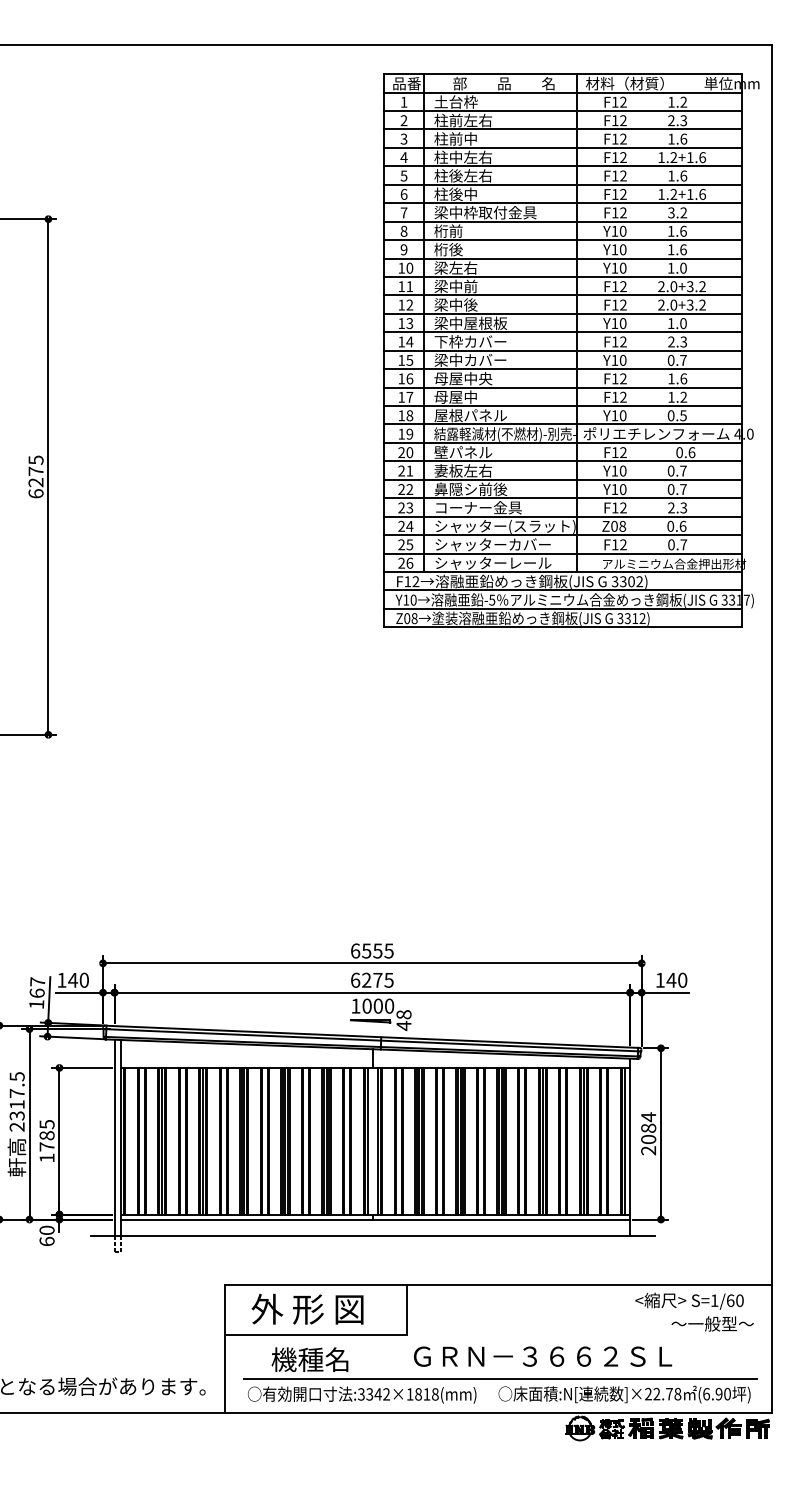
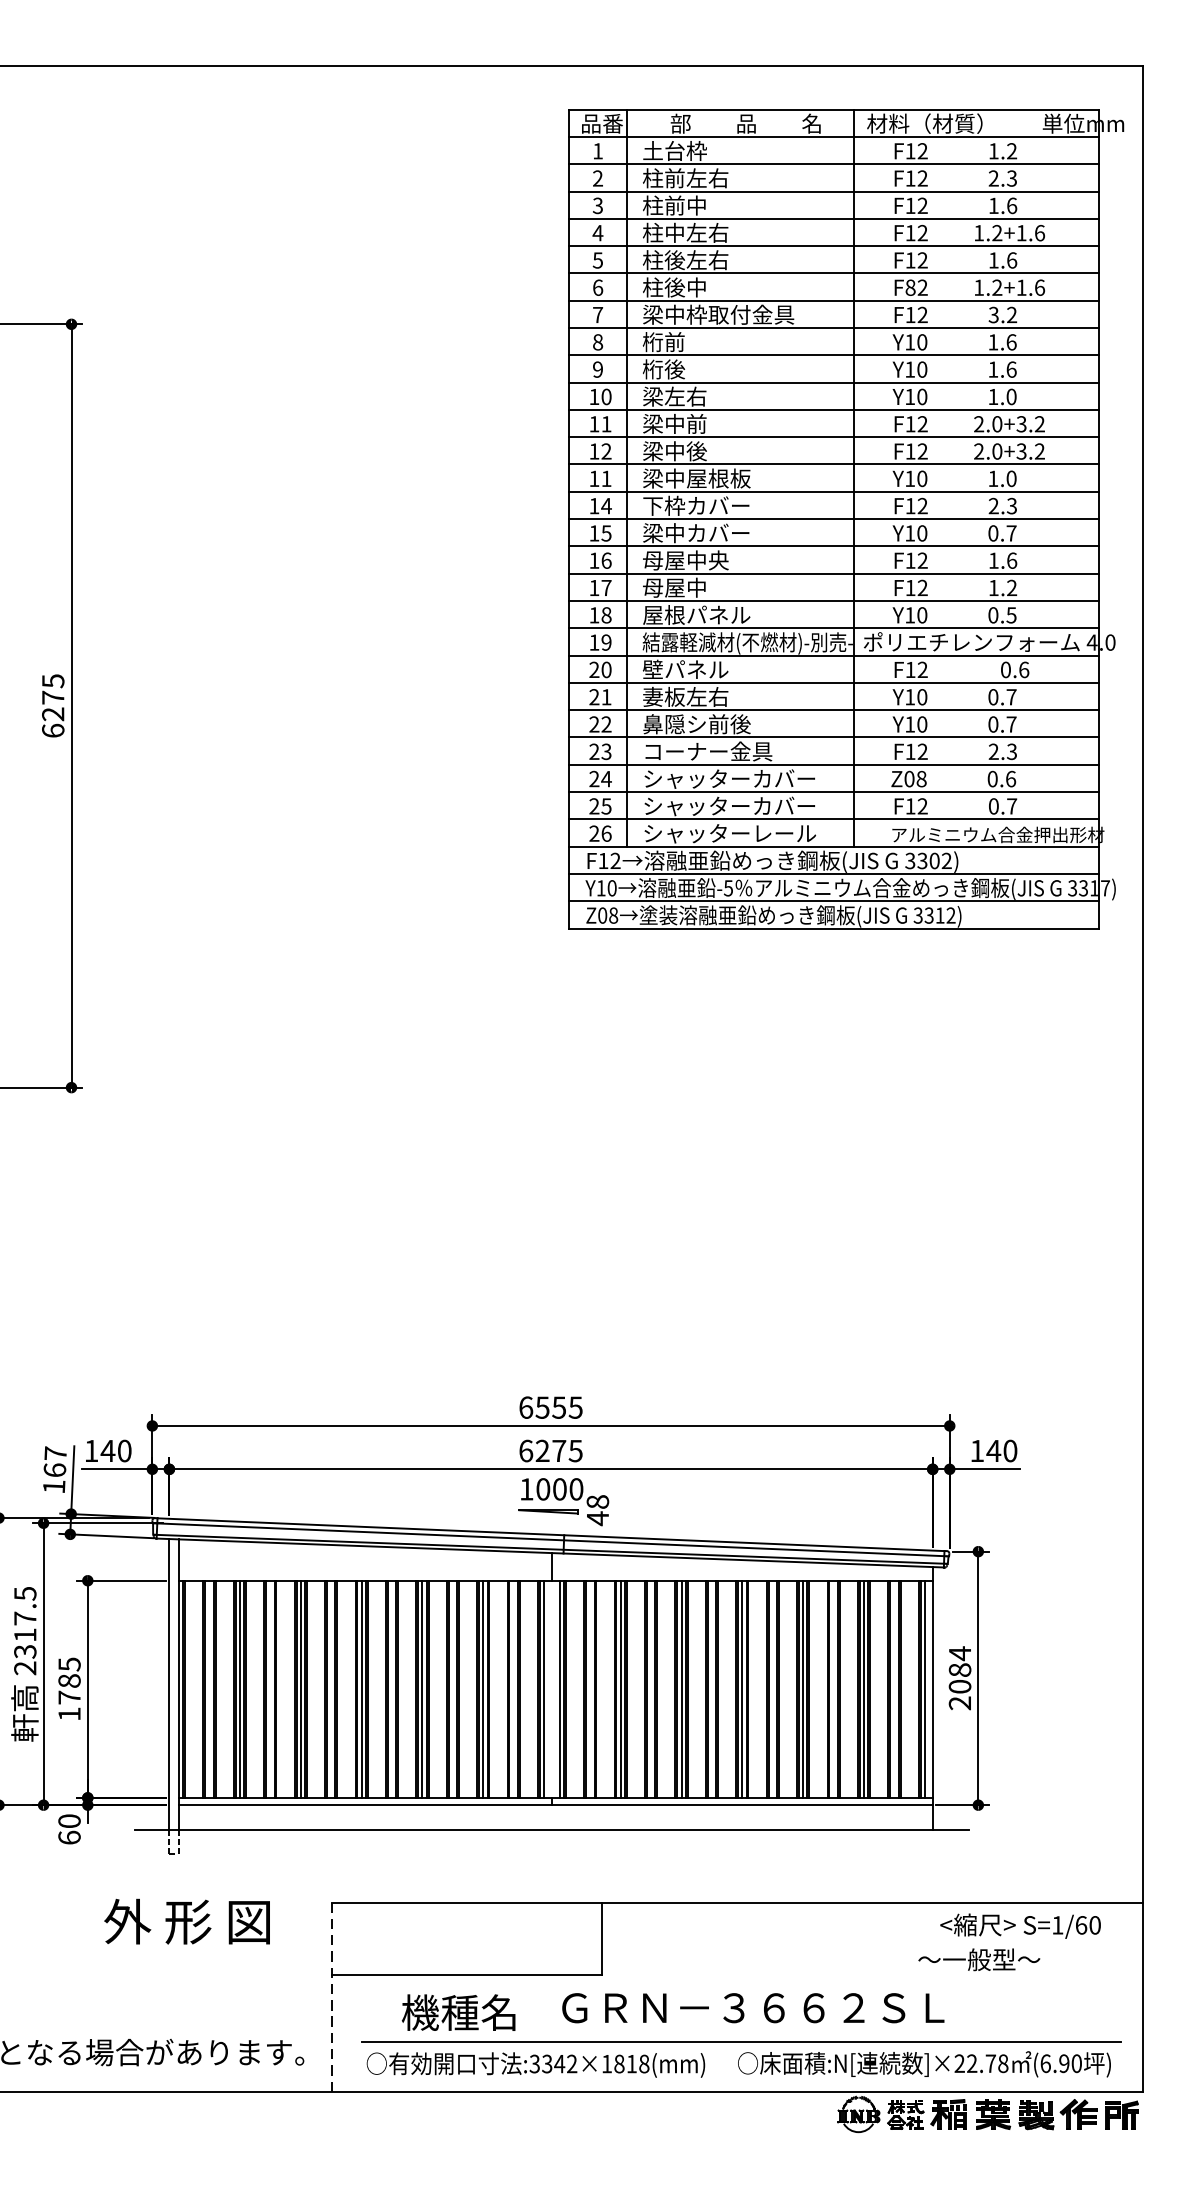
text: (615, 194) -> (910, 287), F12 -> F82
text: (409, 323) -> (606, 478), 13 -> 11
text: (542, 526) -> (802, 779), シャッター(スラット) -> シャッターカバー
text: (307, 1308) -> (187, 1920), moved
text: (712, 1323) -> (979, 1959), moved
line: (224, 1349) -> (332, 1997), solid -> dashed
text: (543, 1356) -> (754, 2007), moved

